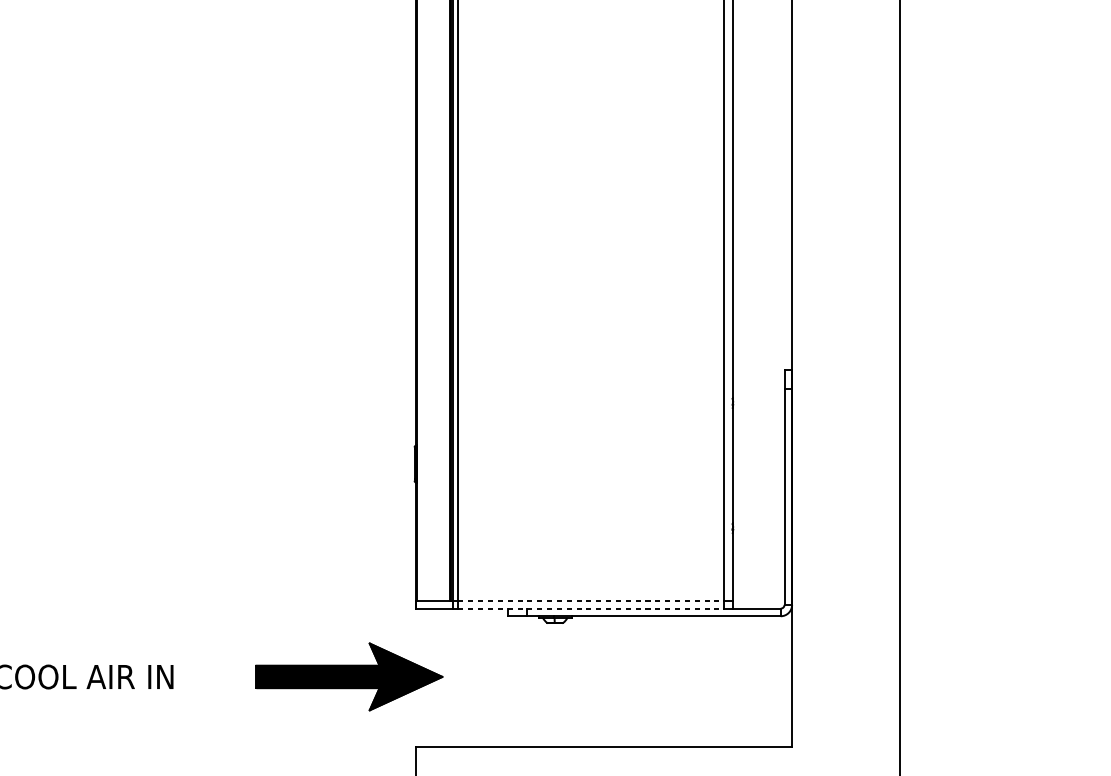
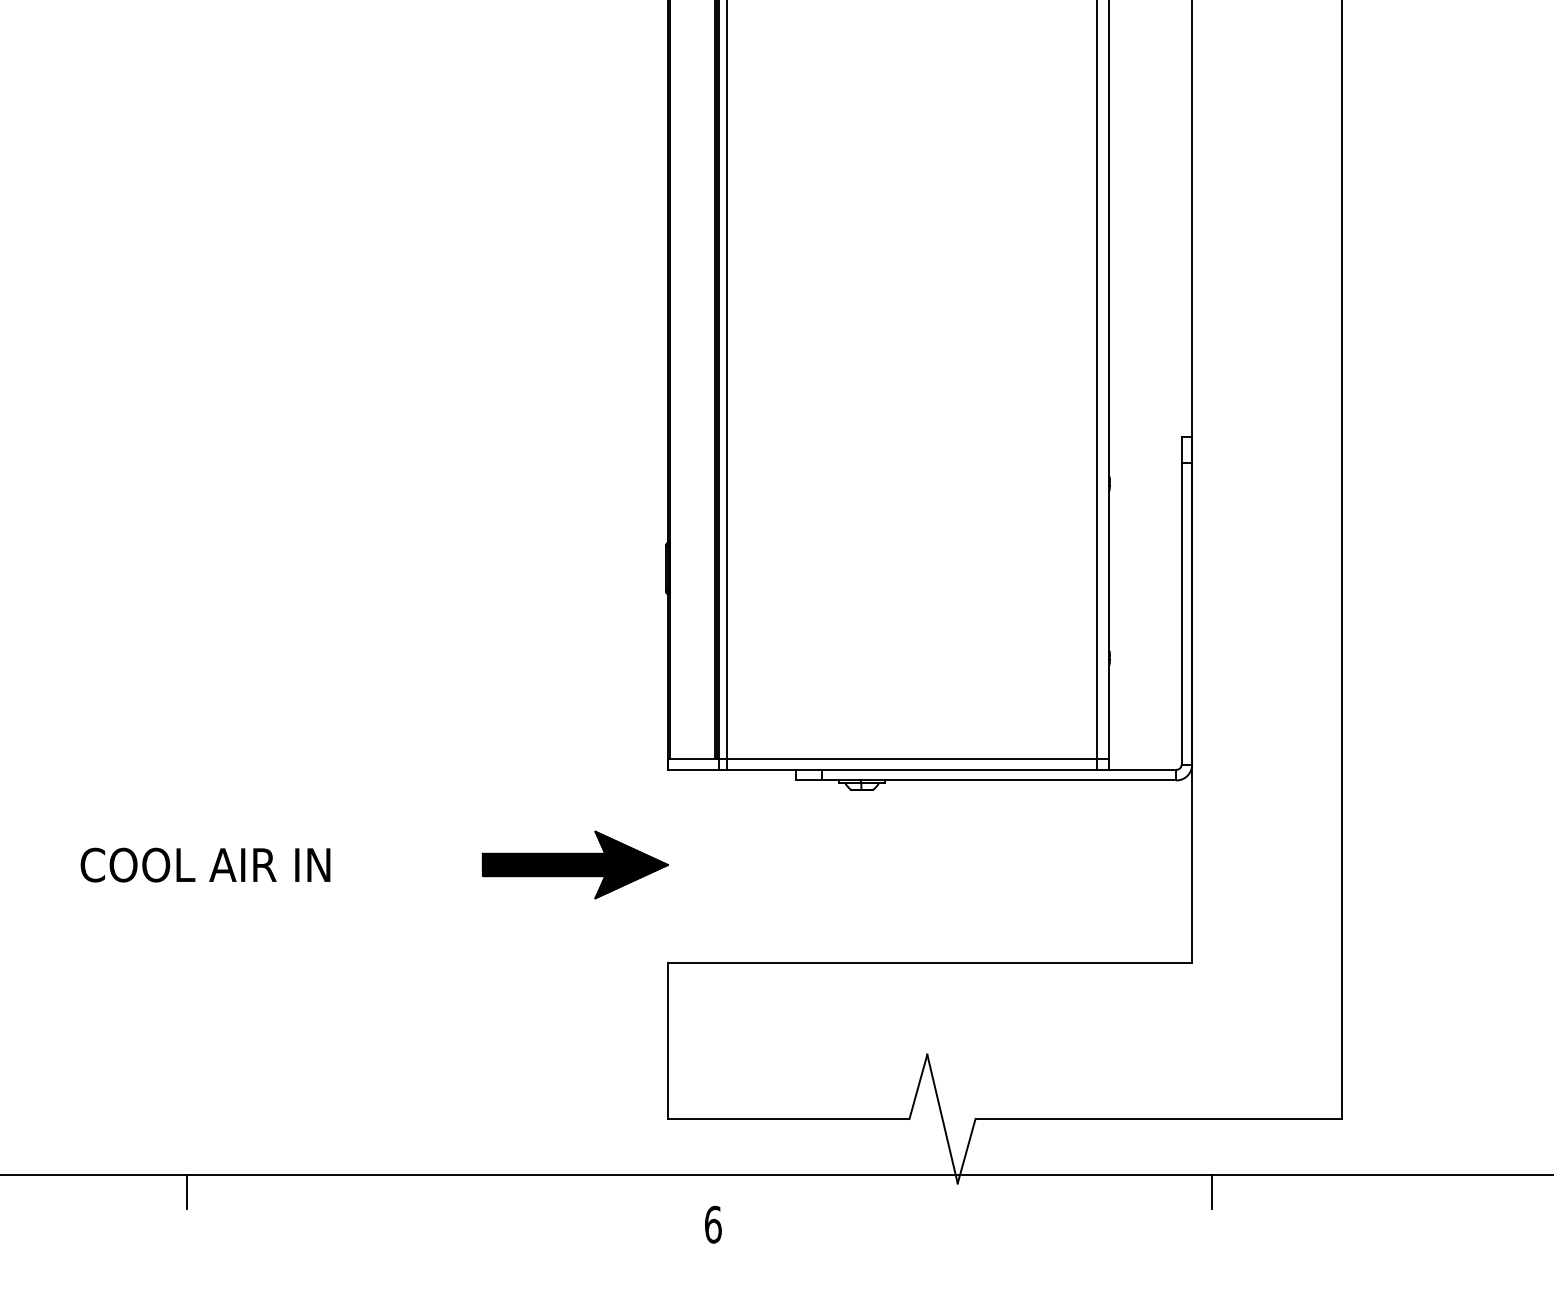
line: (591, 601) -> (912, 759), dashed -> solid
line: (591, 608) -> (912, 769), dashed -> solid
part: (348, 676) -> (574, 864), size x0.71

